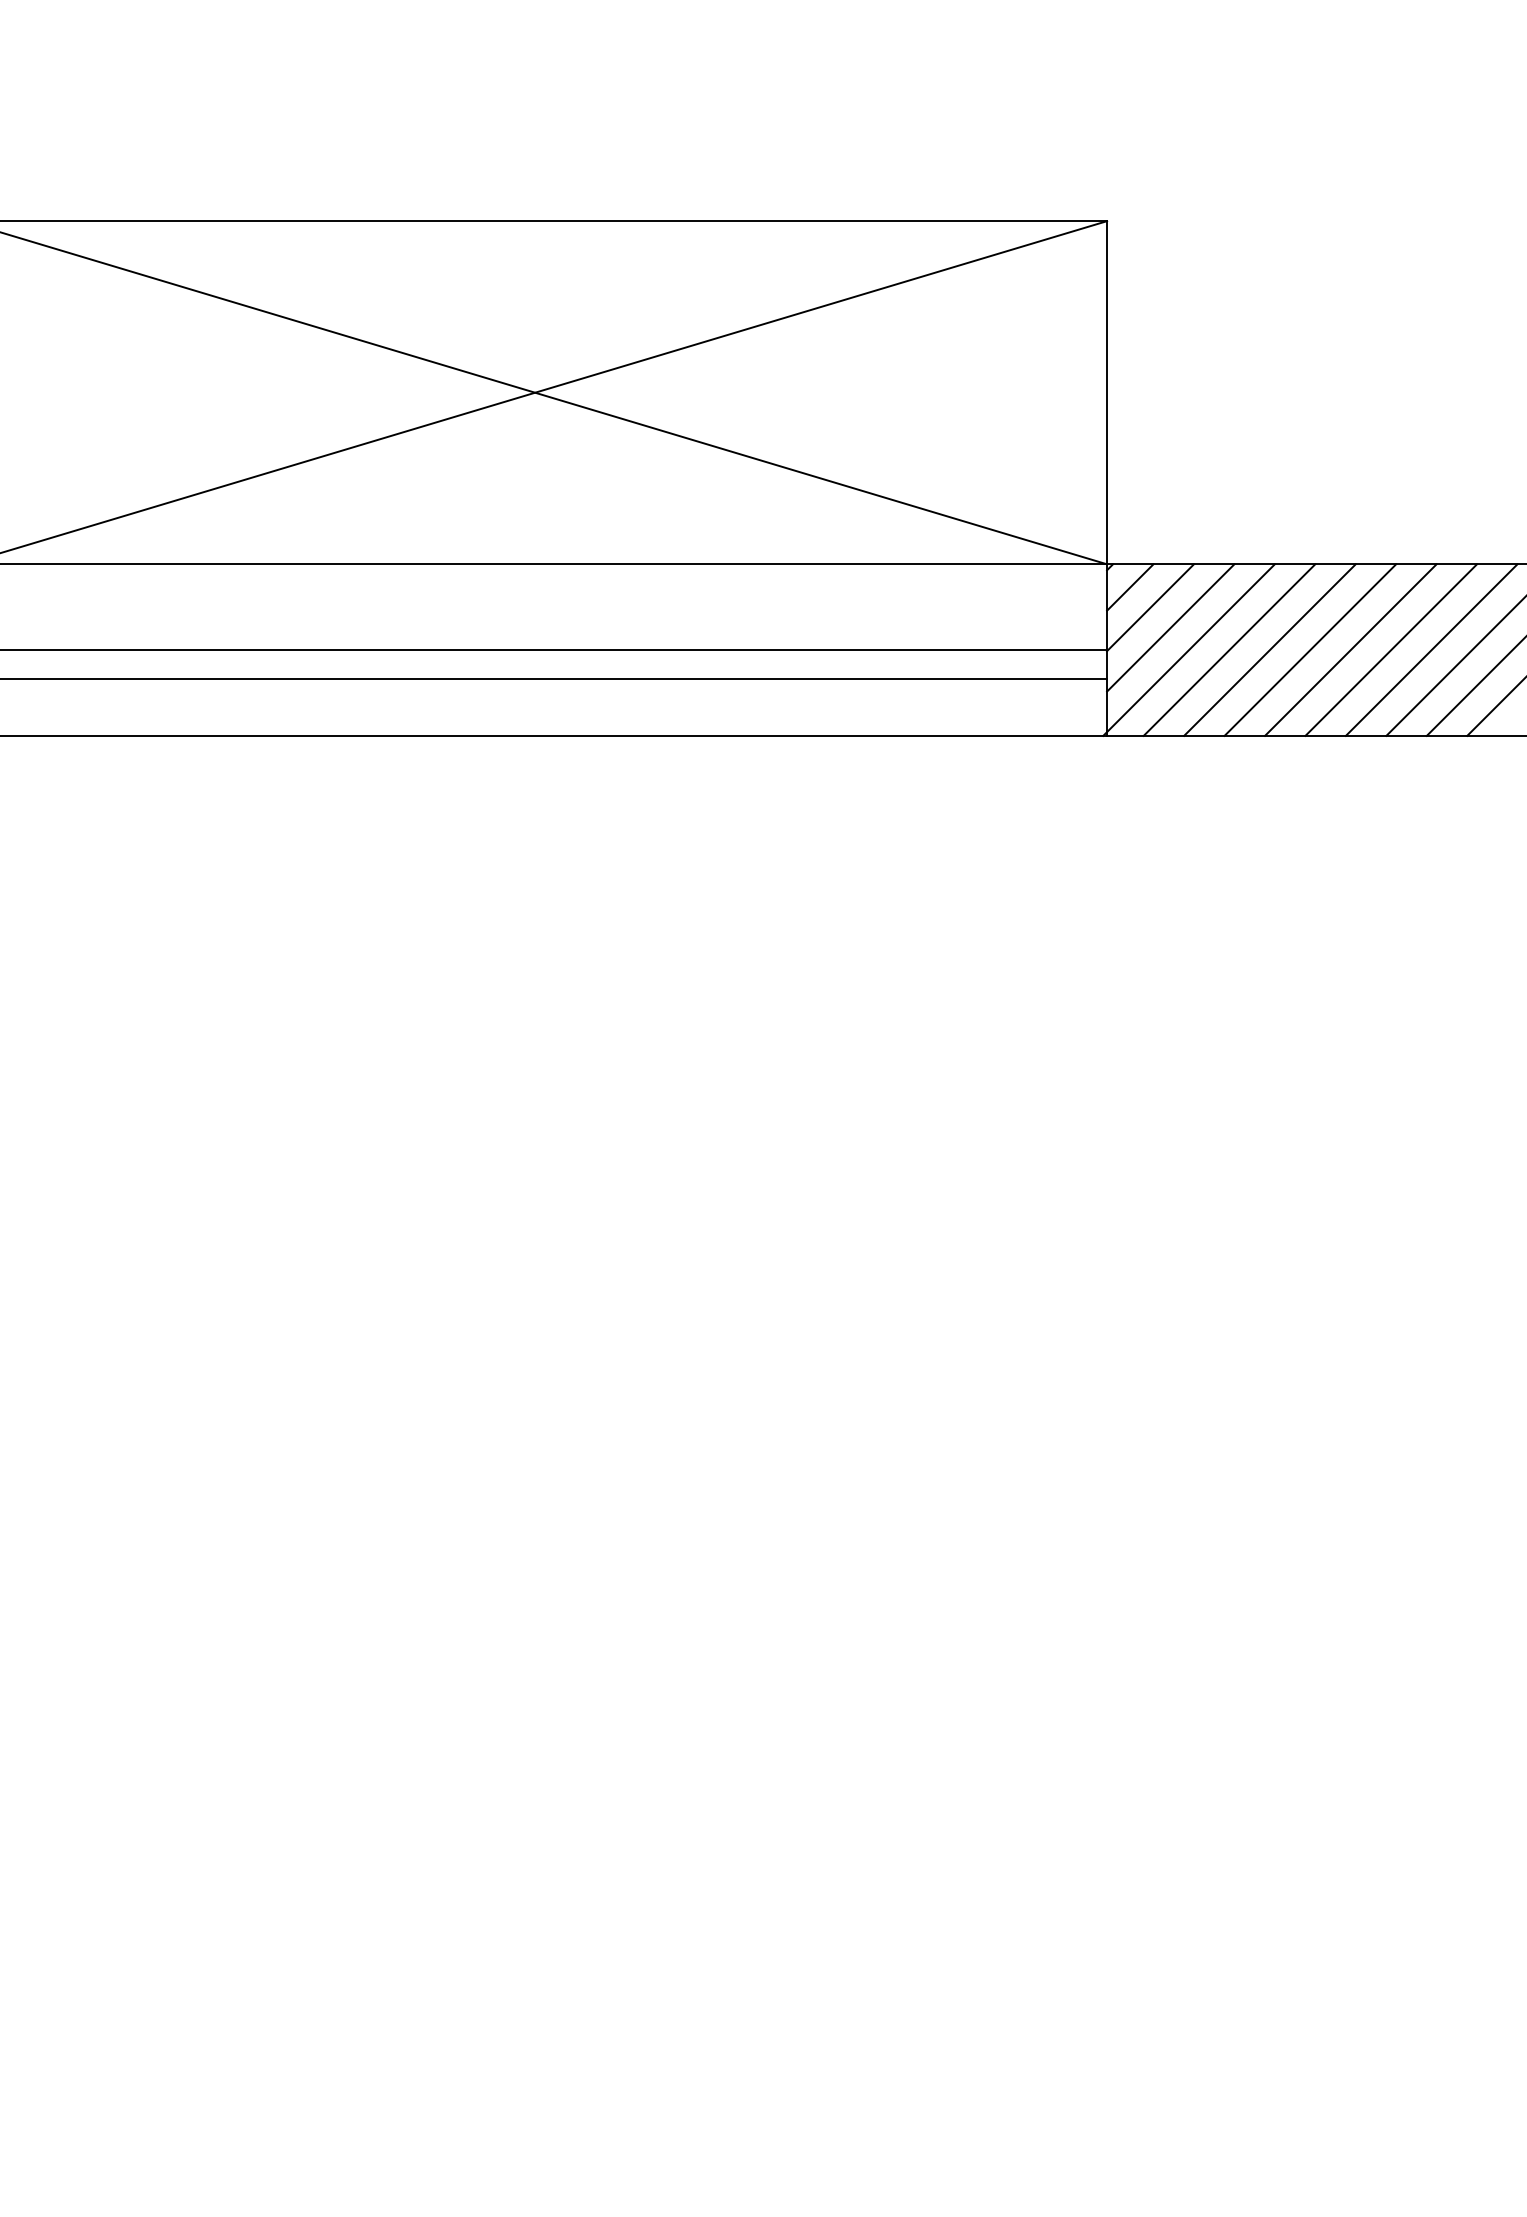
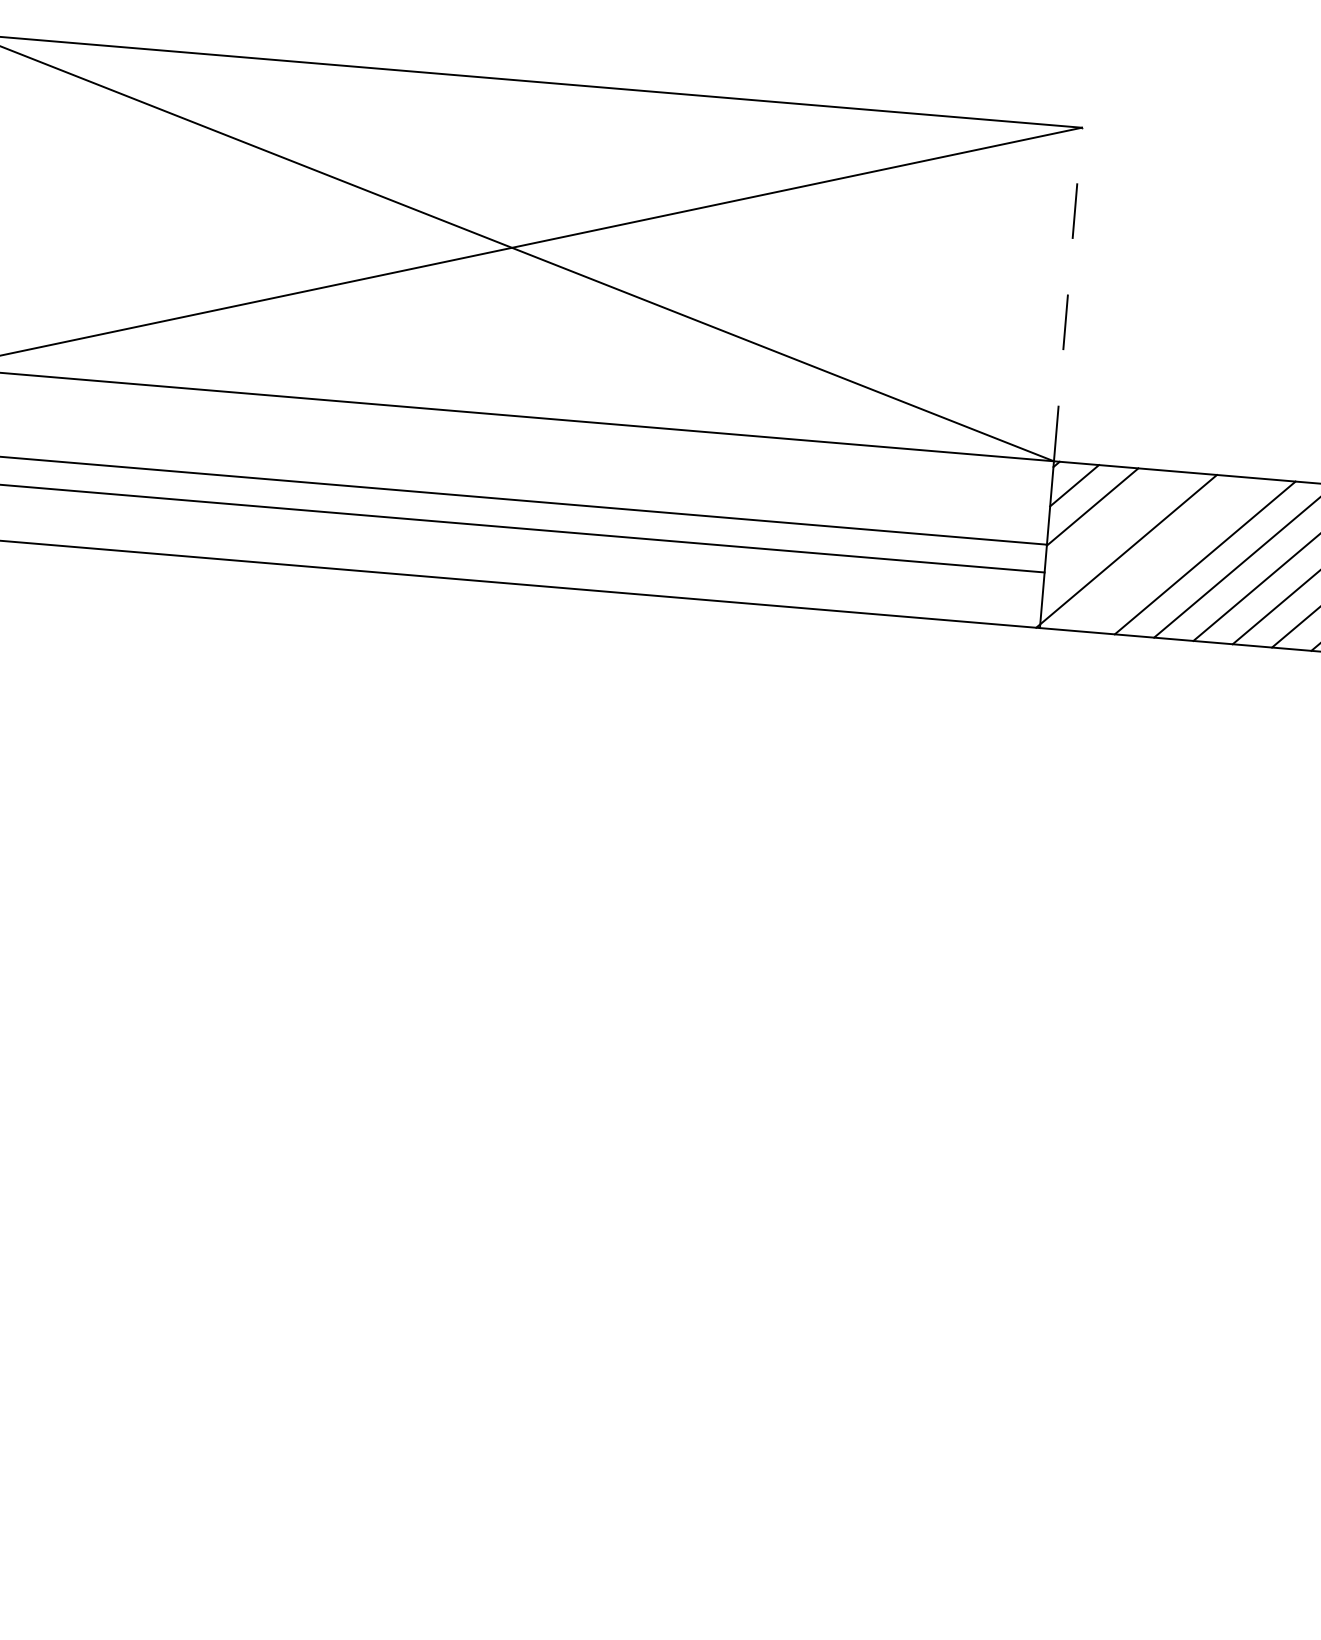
line: (1107, 392) -> (1068, 294), solid -> dashed
line: (1170, 627) -> (1110, 527), removed
line: (1229, 649) -> (1165, 554), removed

